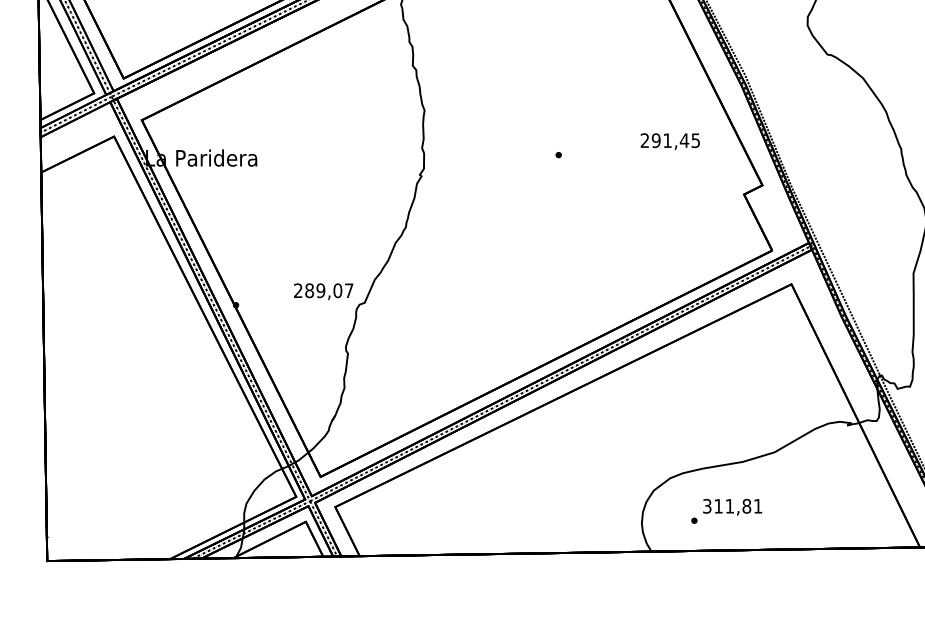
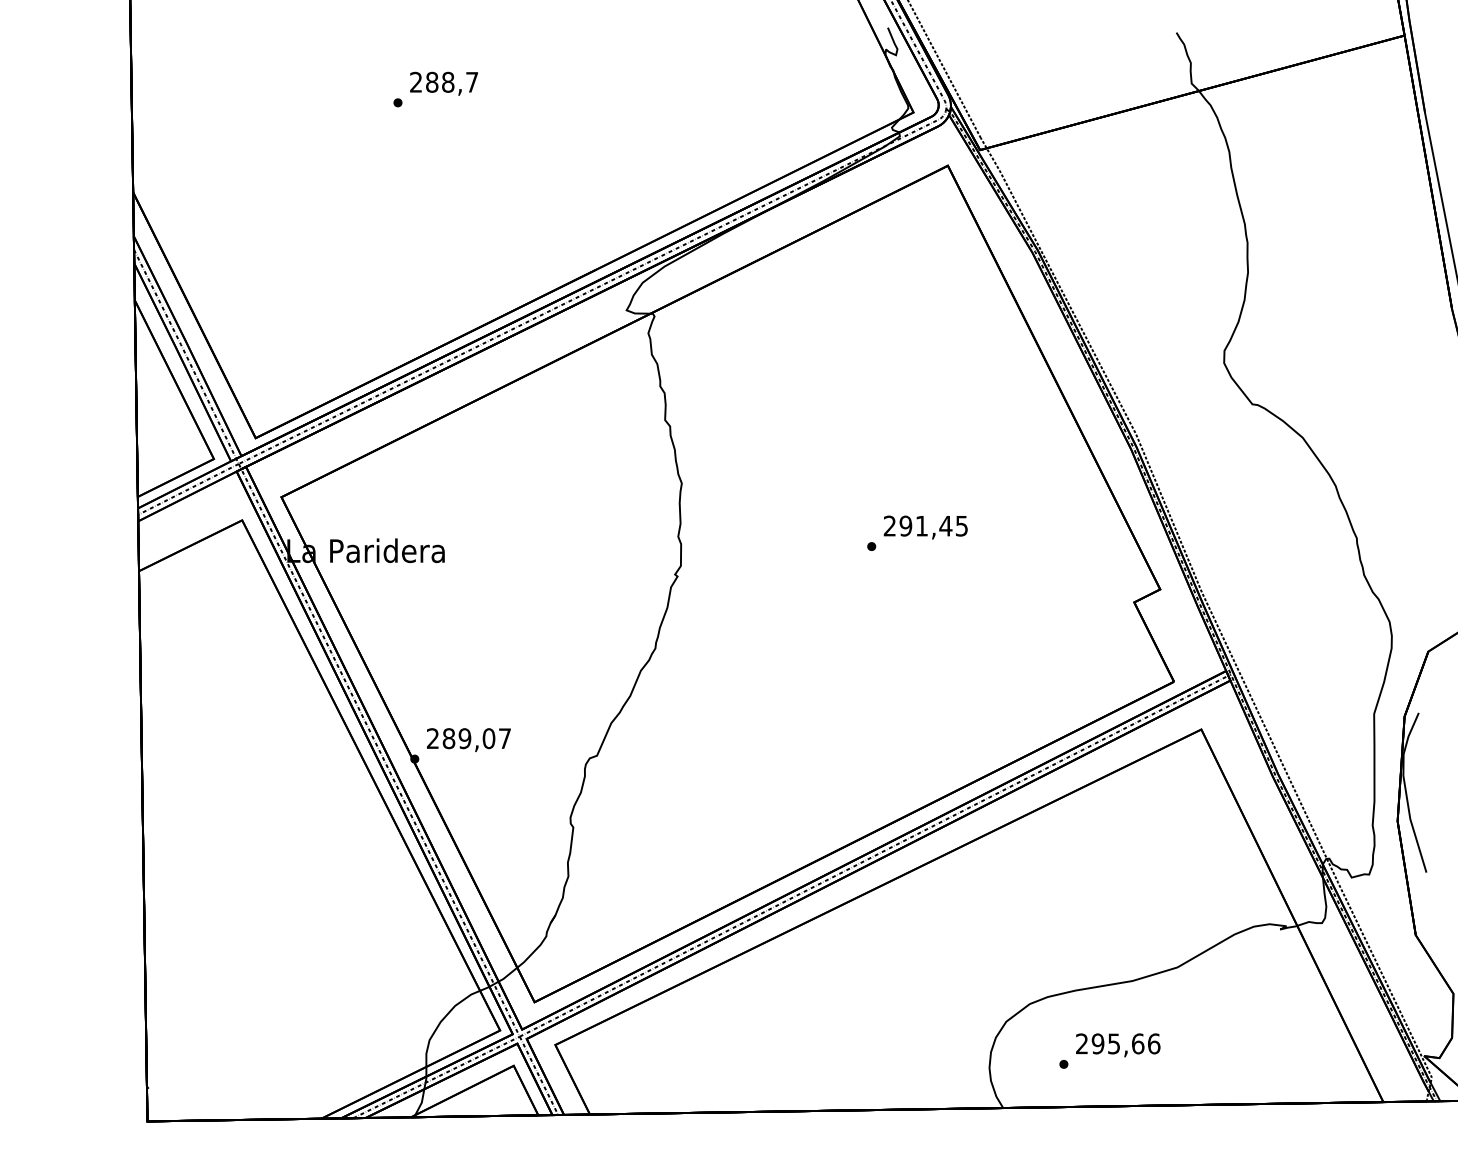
text: (670, 141) -> (925, 527), moved
text: (323, 291) -> (468, 739), moved
text: (732, 506) -> (1118, 1043), 311,81 -> 295,66

